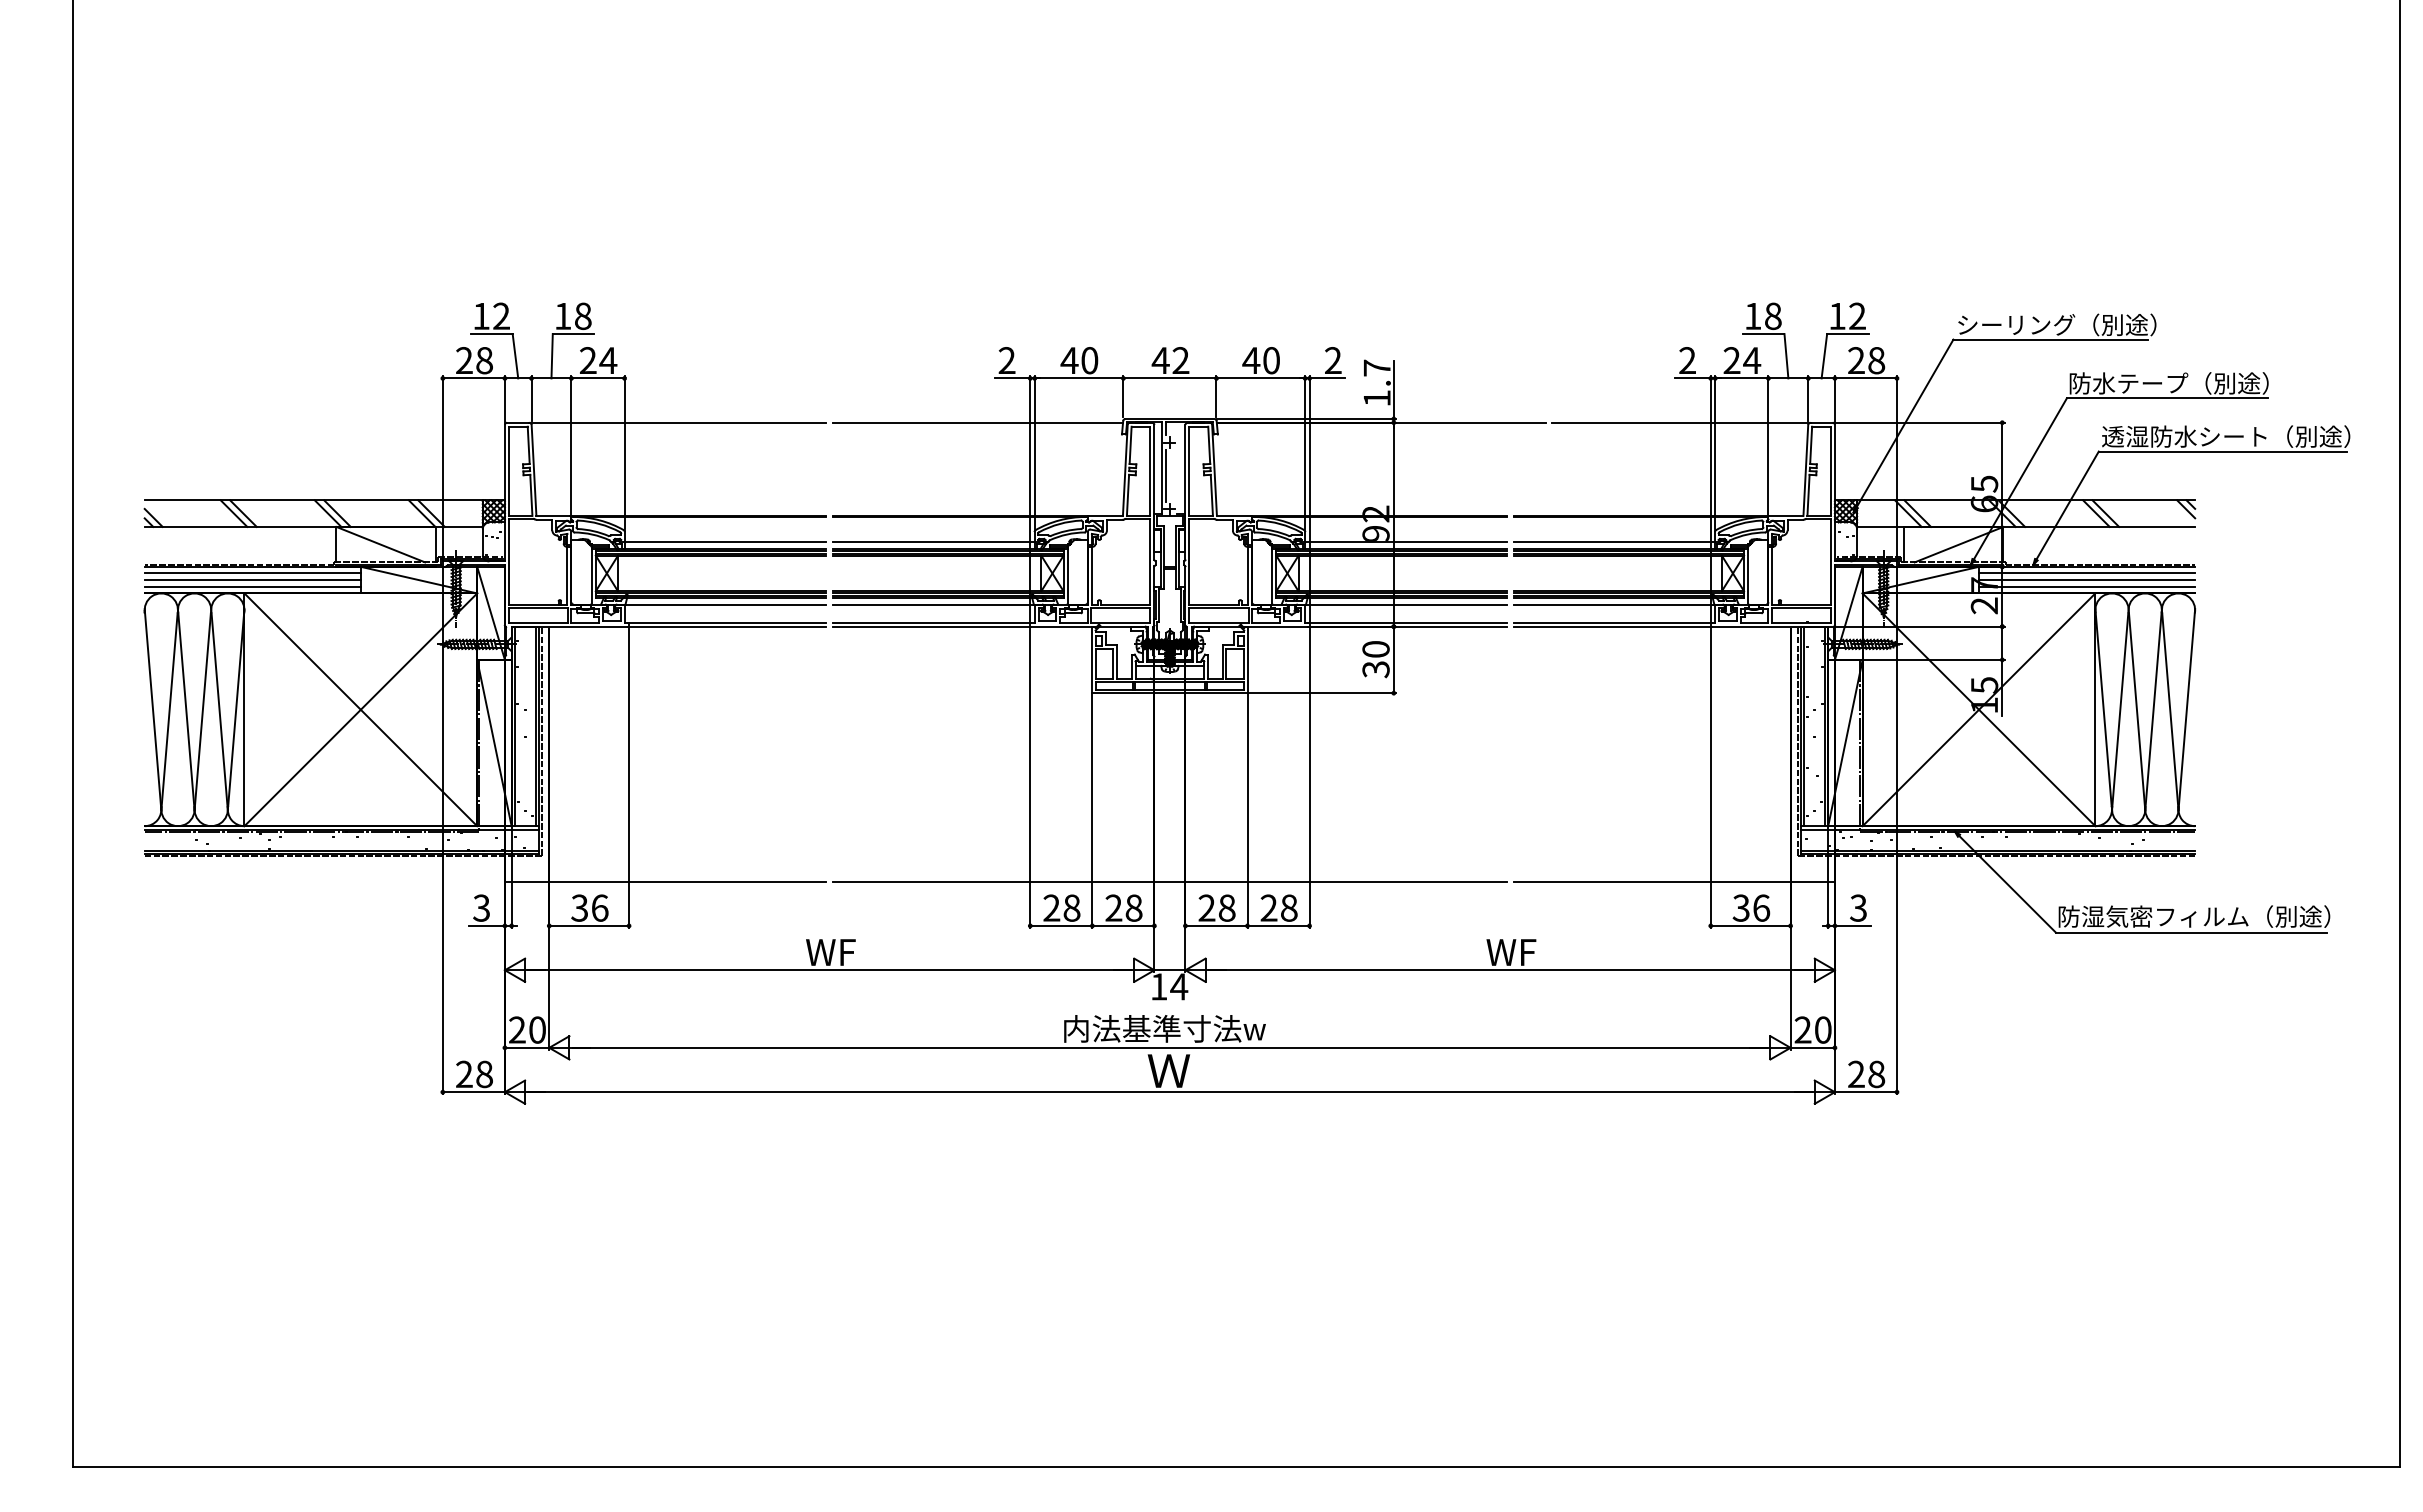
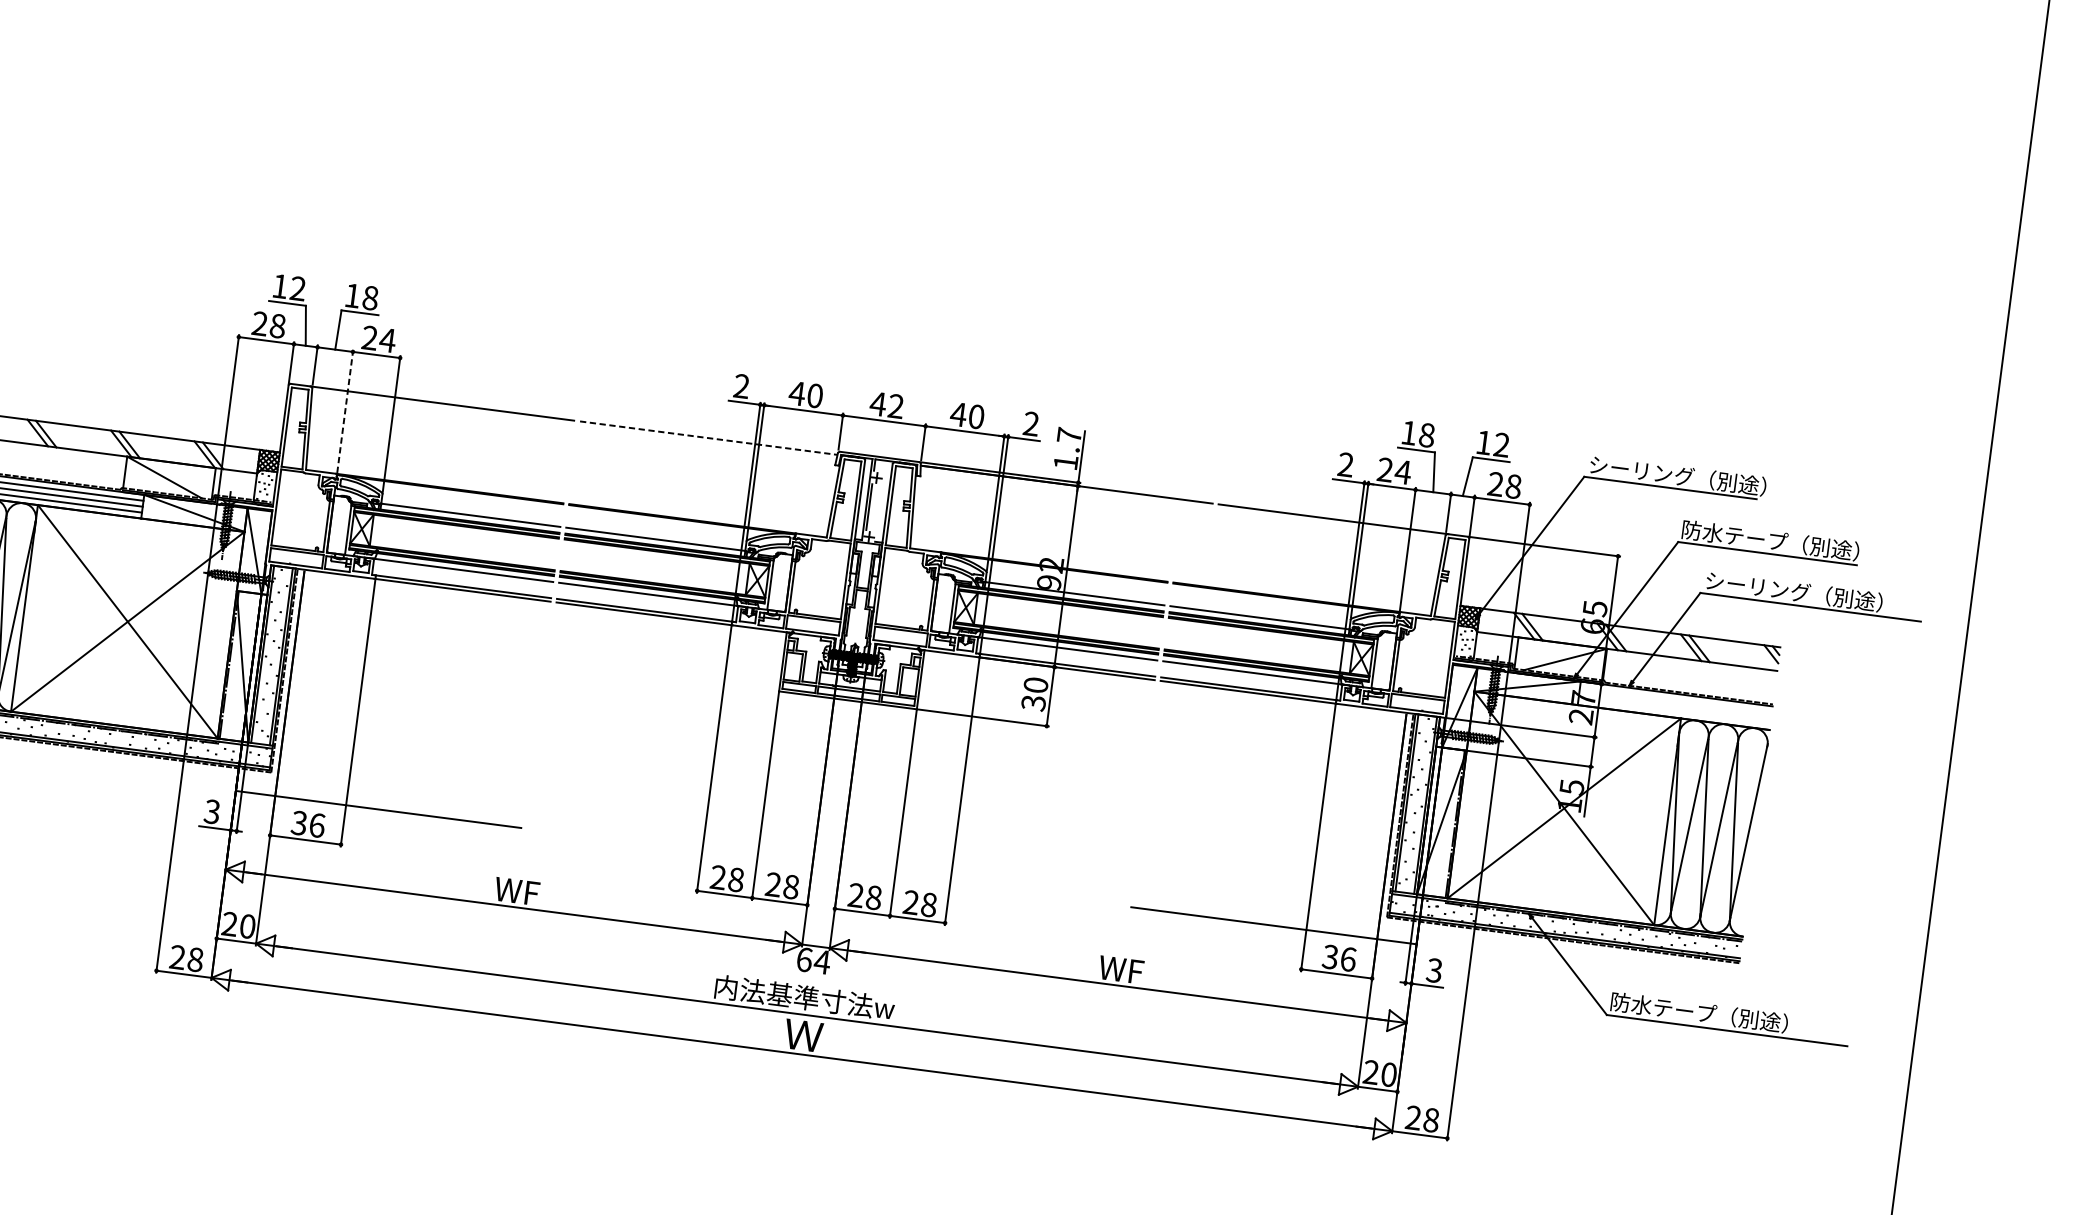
line: (978, 422) -> (709, 437), solid -> dashed
text: (2226, 436) -> (1815, 594), 透湿防水シート（別途） -> シーリング（別途）
line: (571, 444) -> (345, 410), solid -> dashed
line: (2087, 573) -> (1676, 699), removed
line: (2087, 580) -> (1675, 706), removed
line: (2087, 586) -> (1674, 711), removed
line: (1169, 881) -> (825, 867), removed
text: (2206, 916) -> (1742, 1018), 防湿気密フィルム（別途） -> 防水テープ（別途）
text: (1159, 986) -> (804, 959), 14 -> 64

